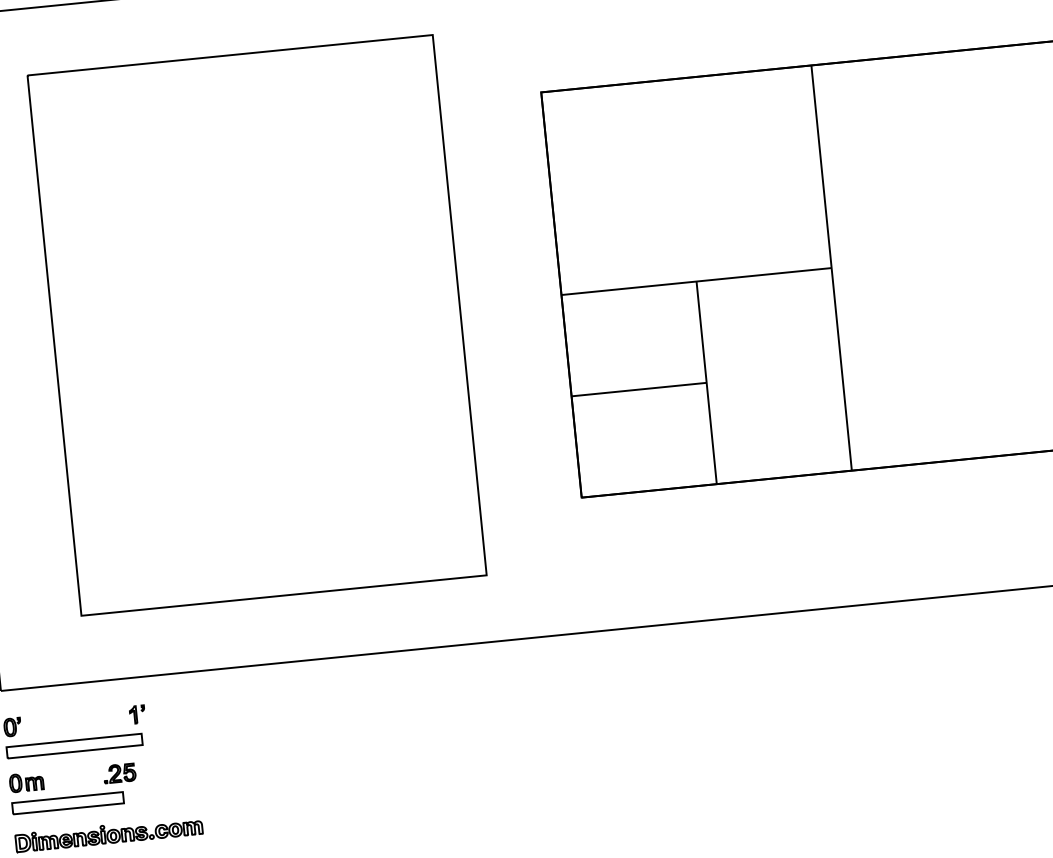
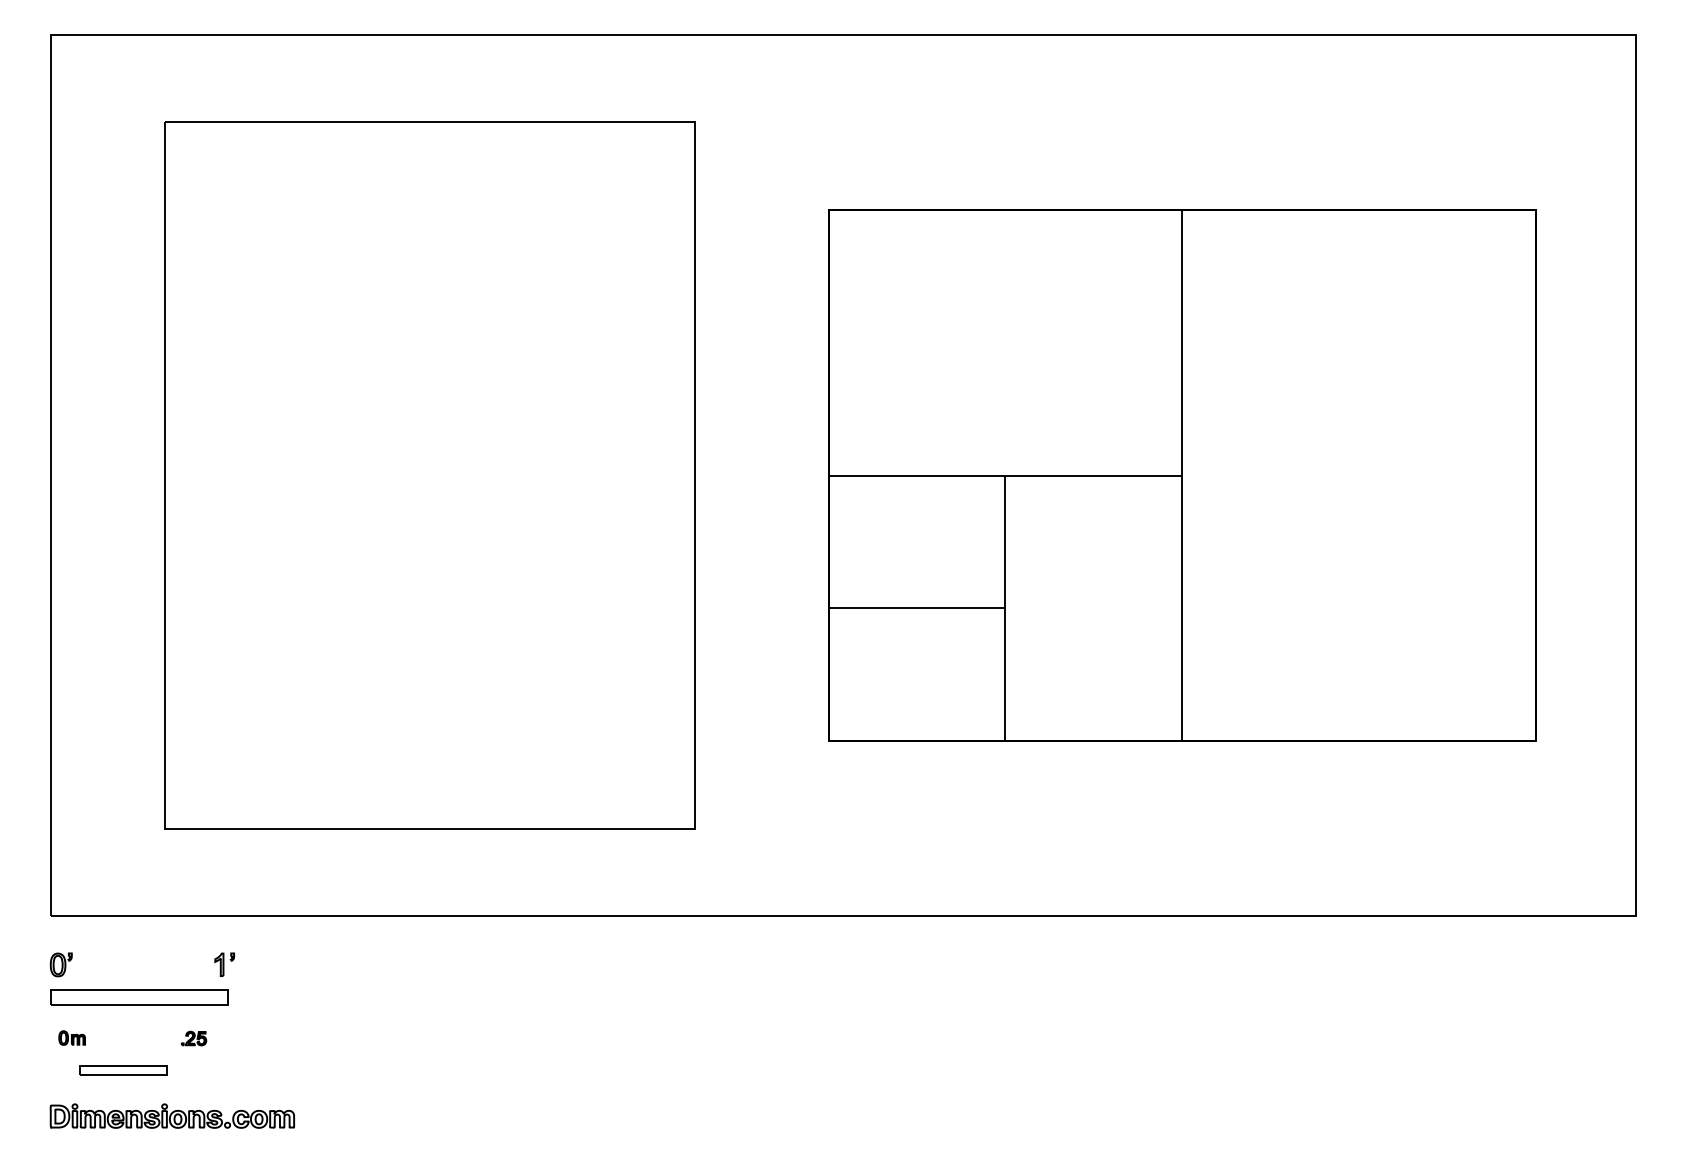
part: (119, 773) -> (193, 1038), size x0.6
part: (26, 781) -> (71, 1037), size x0.6
part: (68, 803) -> (123, 1070), size x0.6

